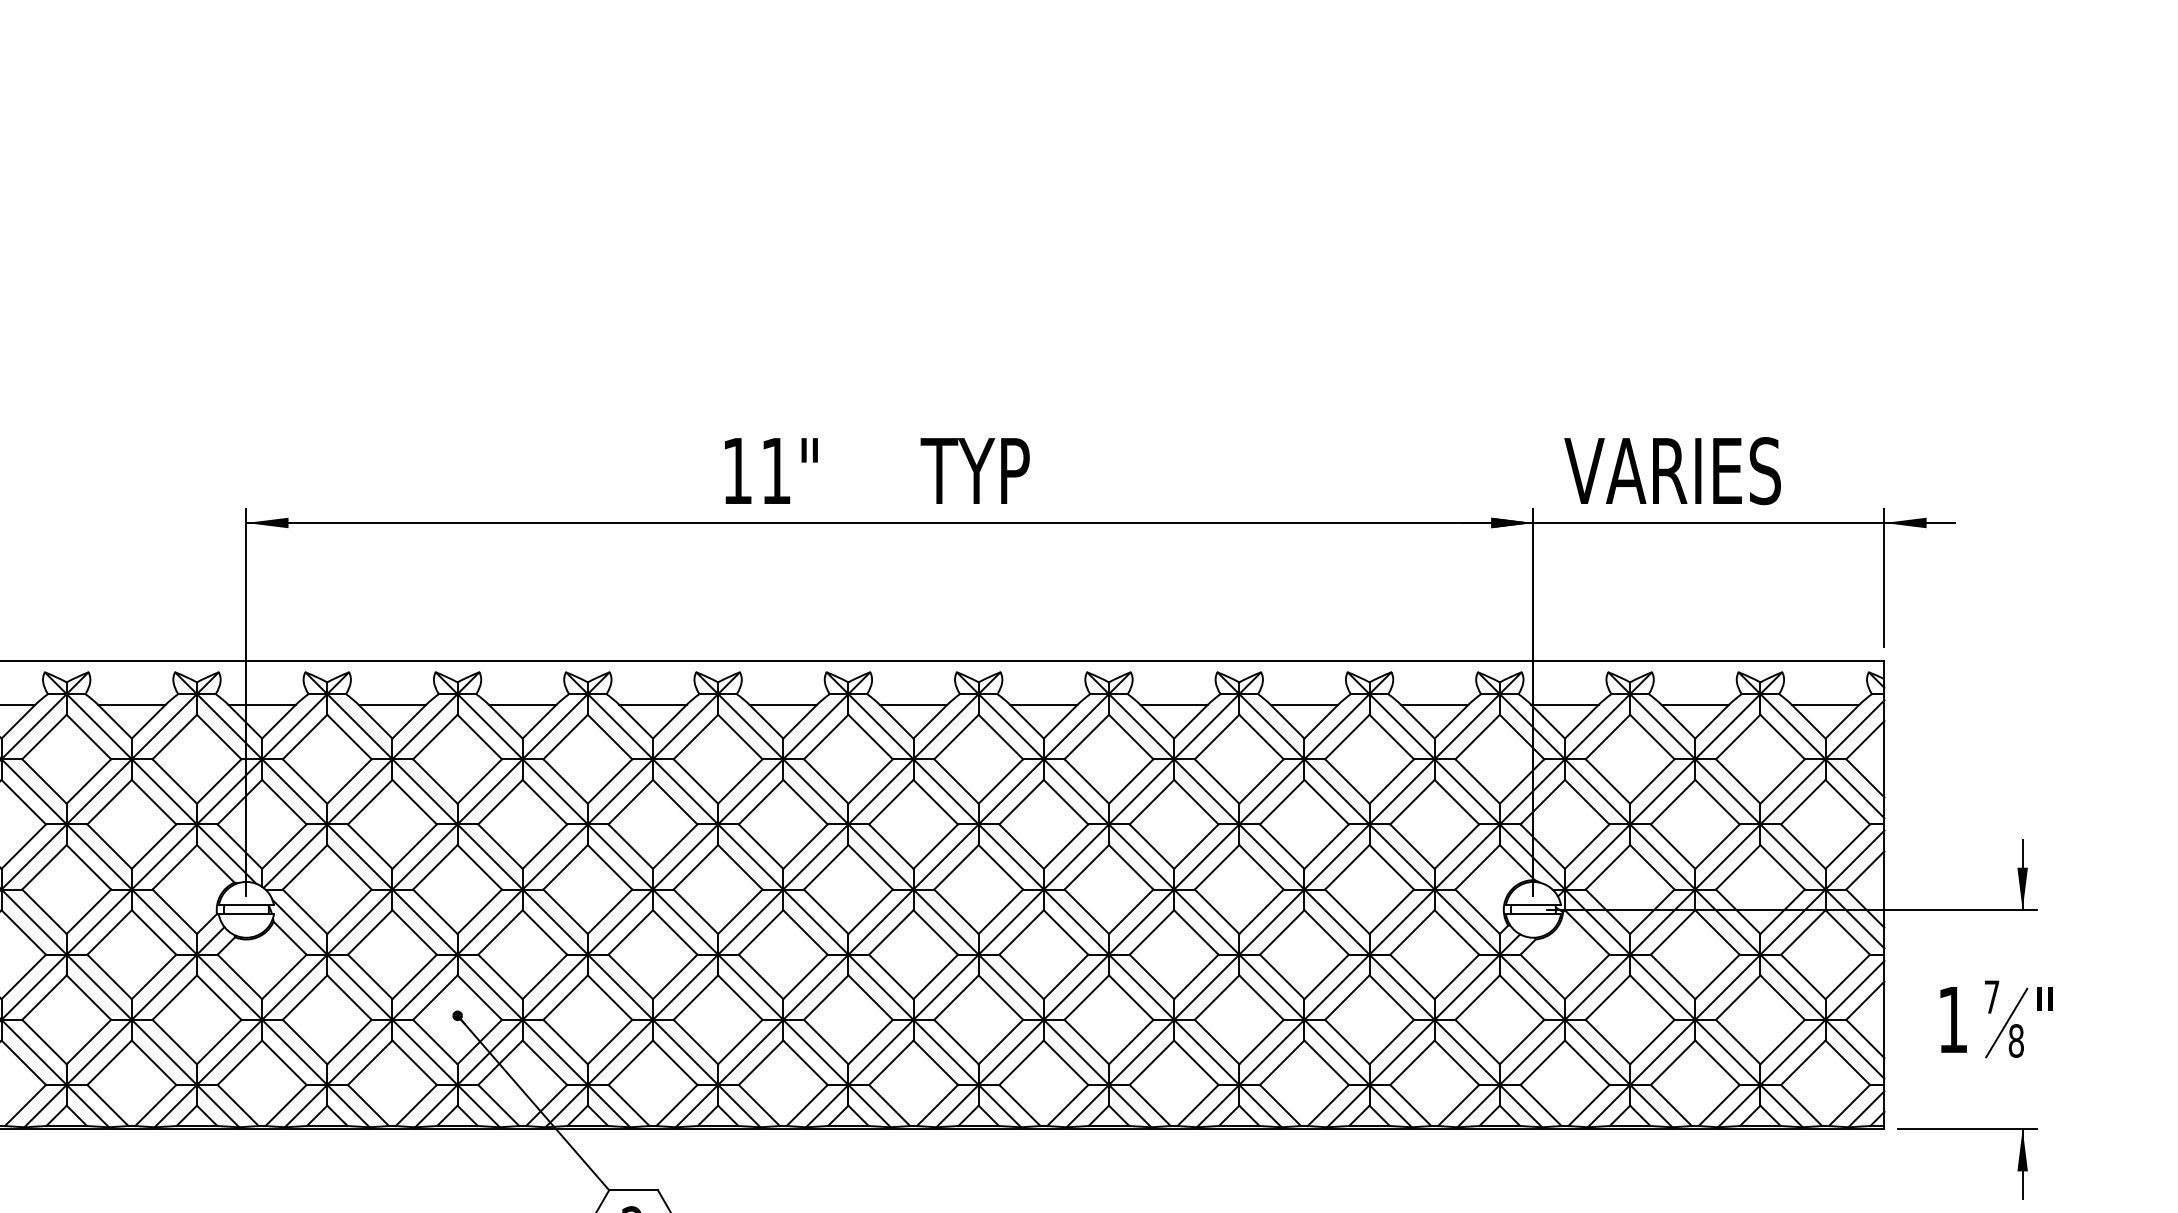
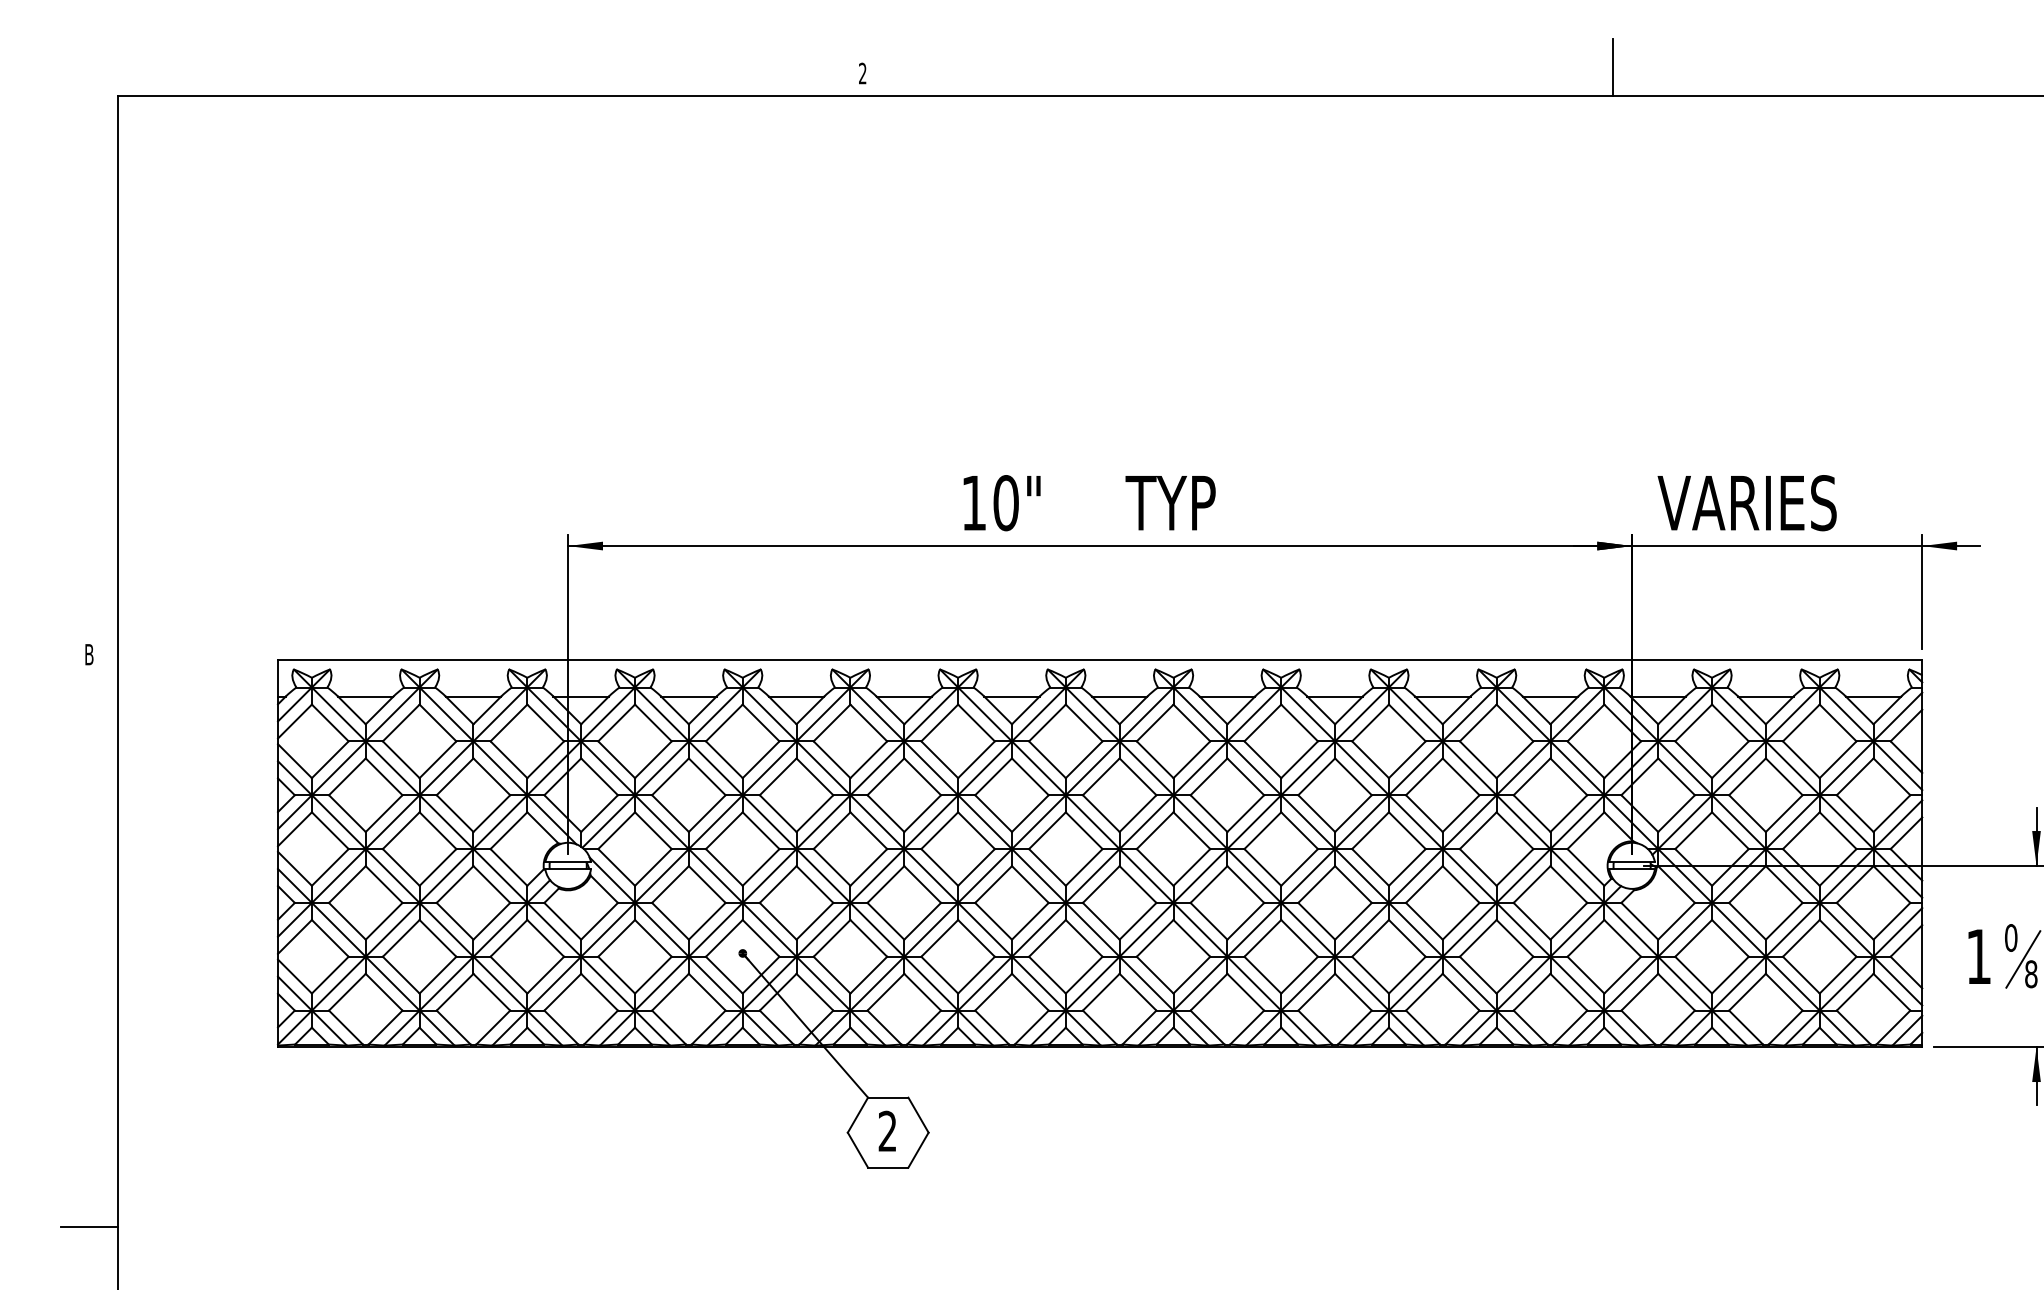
text: (775, 471) -> (1005, 503), 11" -> 10"
text: (1992, 996) -> (2011, 937), 7 -> 0

